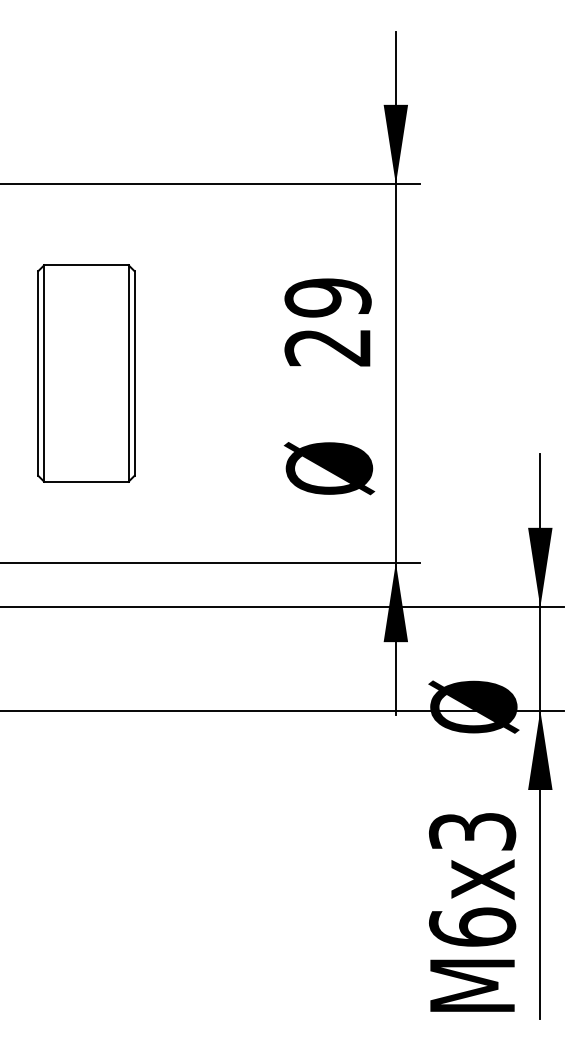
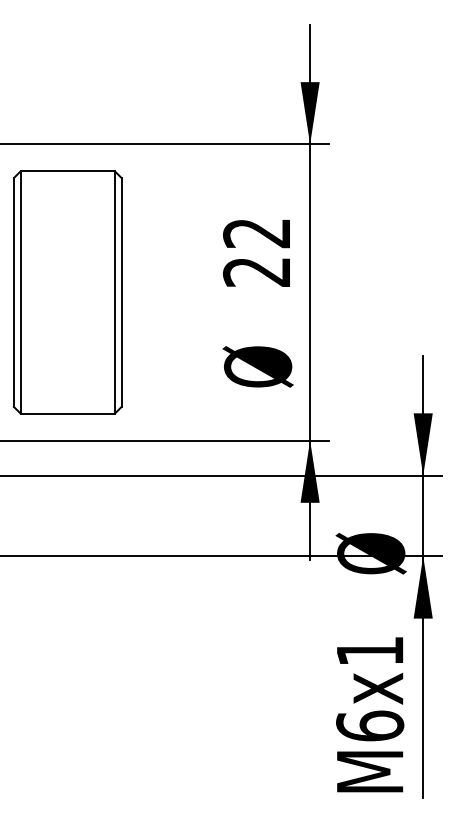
text: (327, 297) -> (256, 232), 29 -> 22
part: (86, 373) -> (67, 292), size x1.43
text: (472, 831) -> (370, 651), M6x3 -> M6x1

